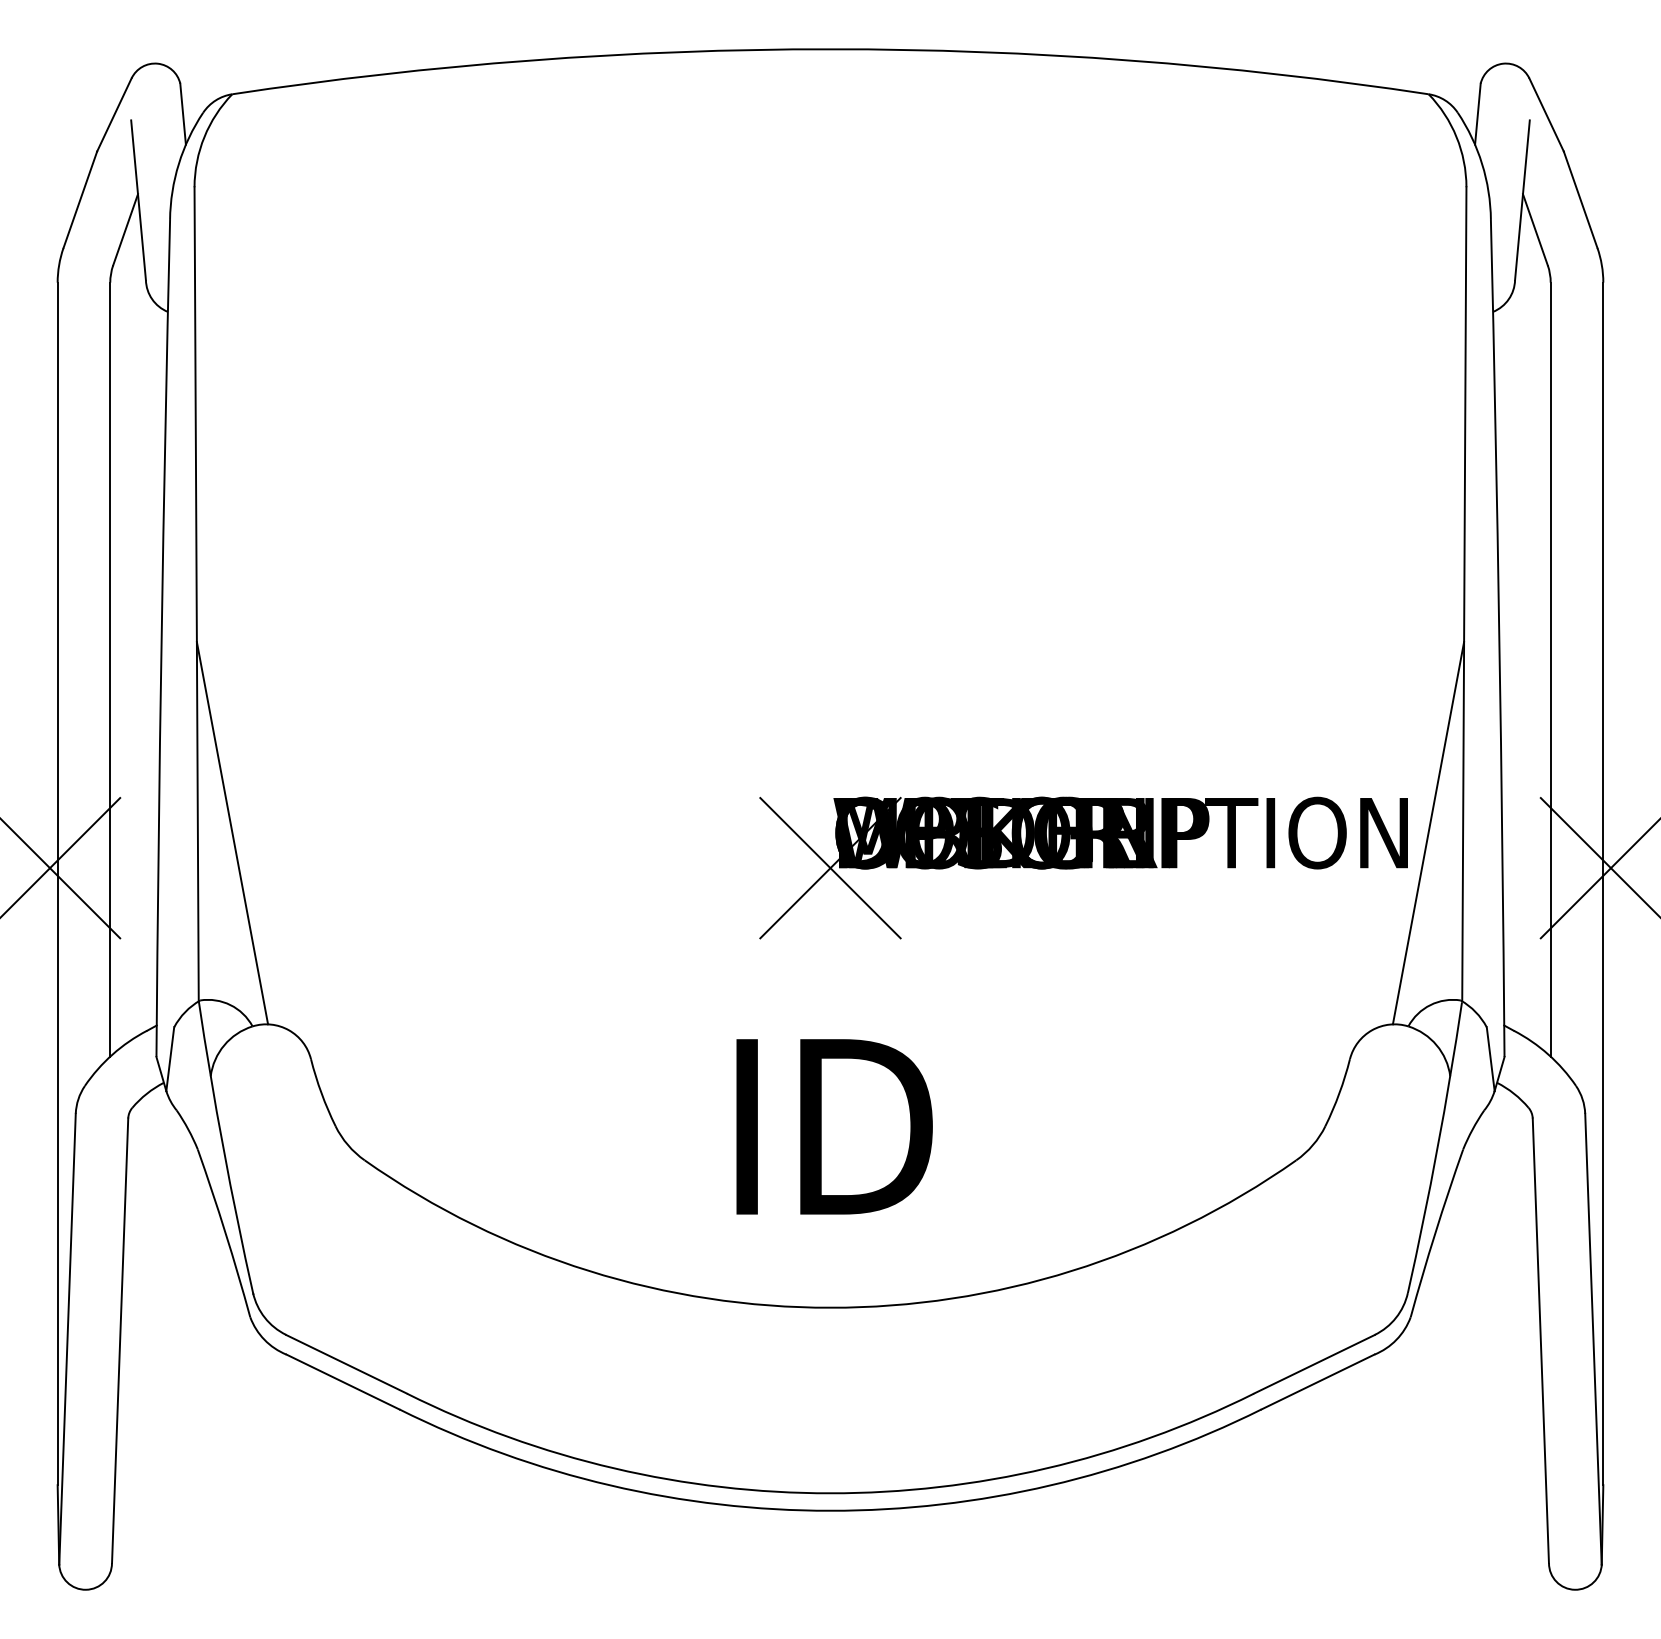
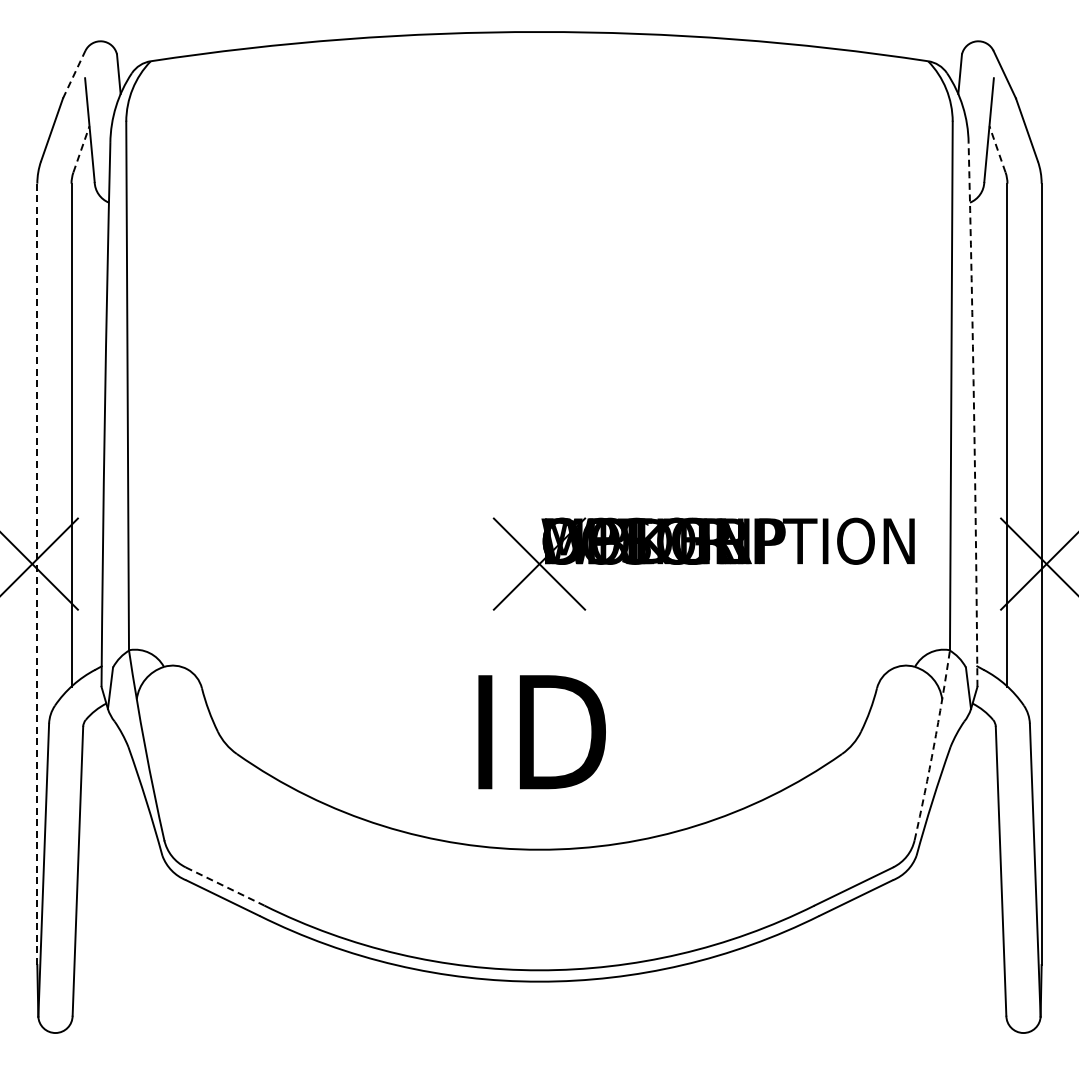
line: (114, 114) -> (74, 74), solid -> dashed
line: (125, 228) -> (81, 148), solid -> dashed
line: (1535, 228) -> (997, 148), solid -> dashed
arc: (1499, 637) -> (974, 414), solid -> dashed
line: (231, 833) -> (150, 541), removed
line: (1427, 833) -> (927, 541), removed
line: (57, 884) -> (37, 574), solid -> dashed
arc: (1436, 1148) -> (933, 746), solid -> dashed
line: (347, 1364) -> (225, 886), solid -> dashed

